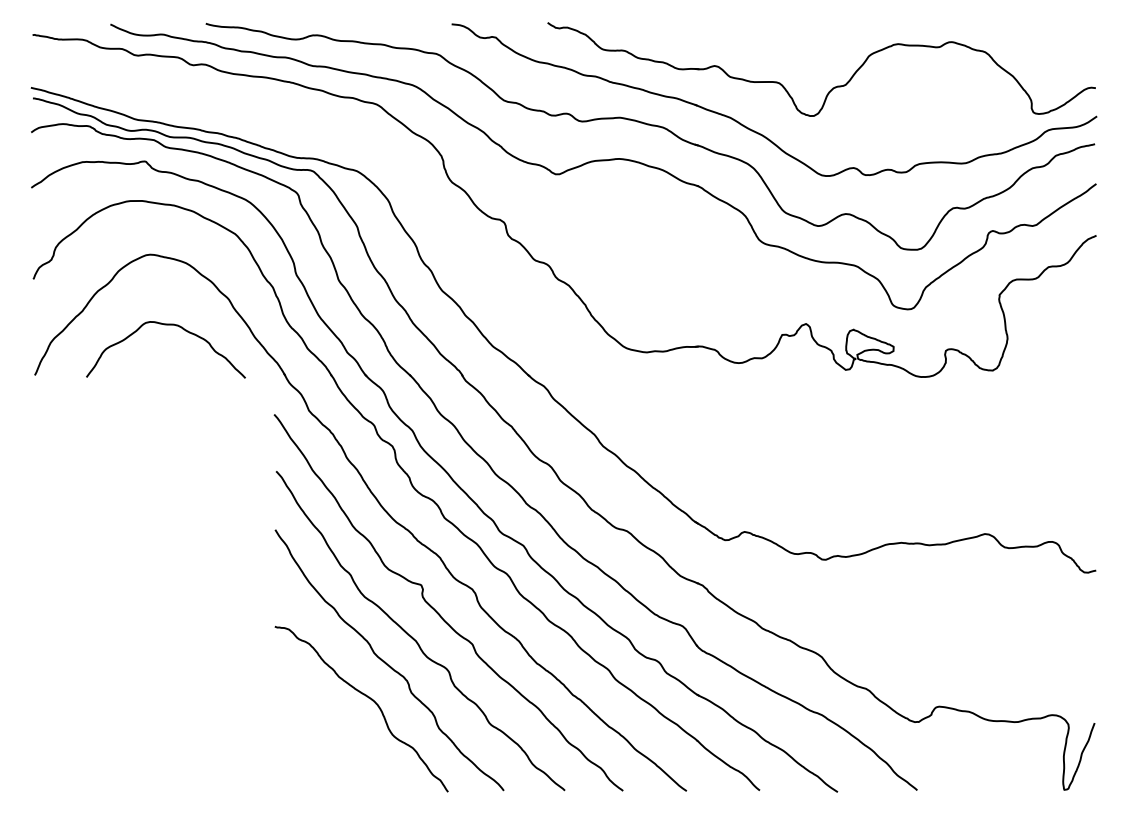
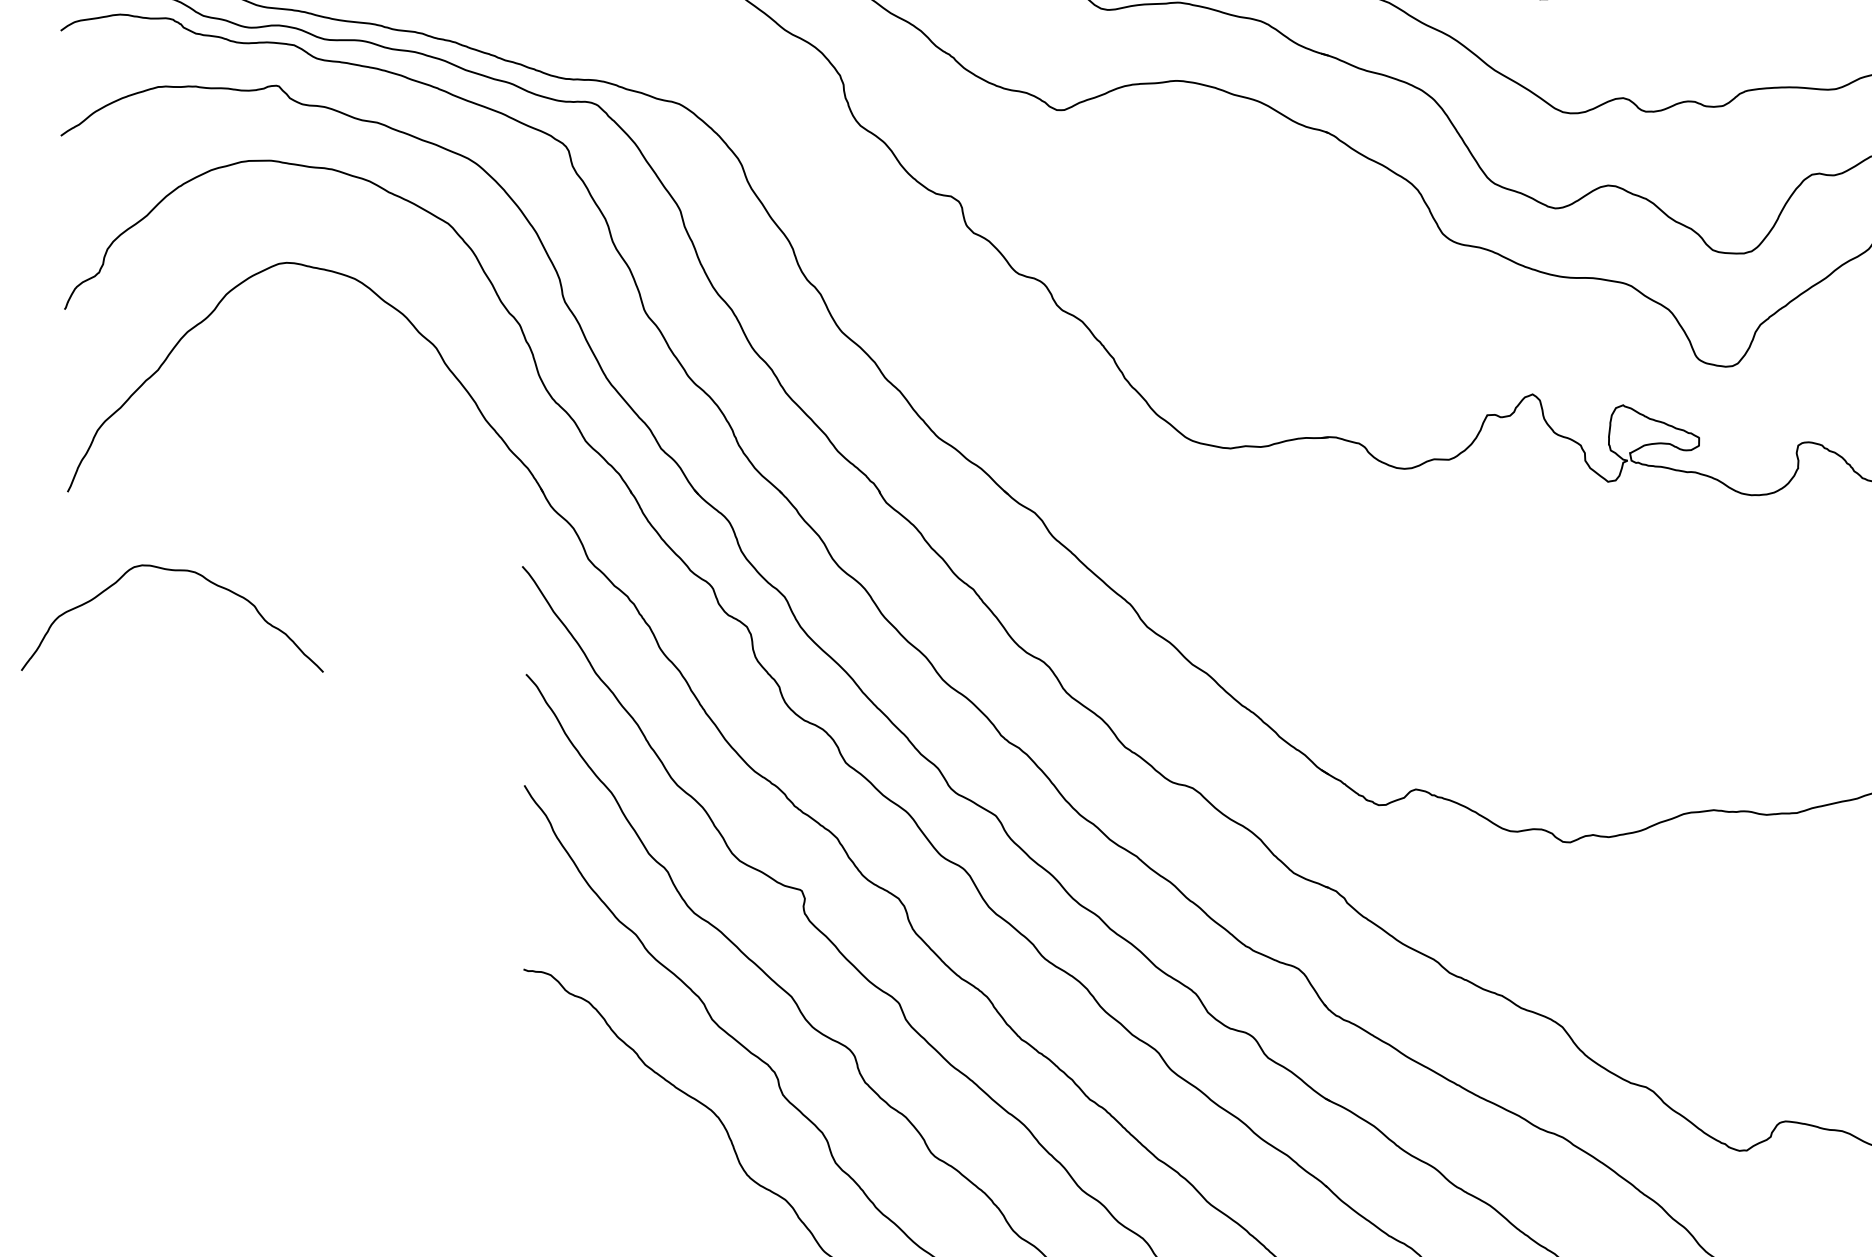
curve: (165, 325) -> (171, 572), moved

